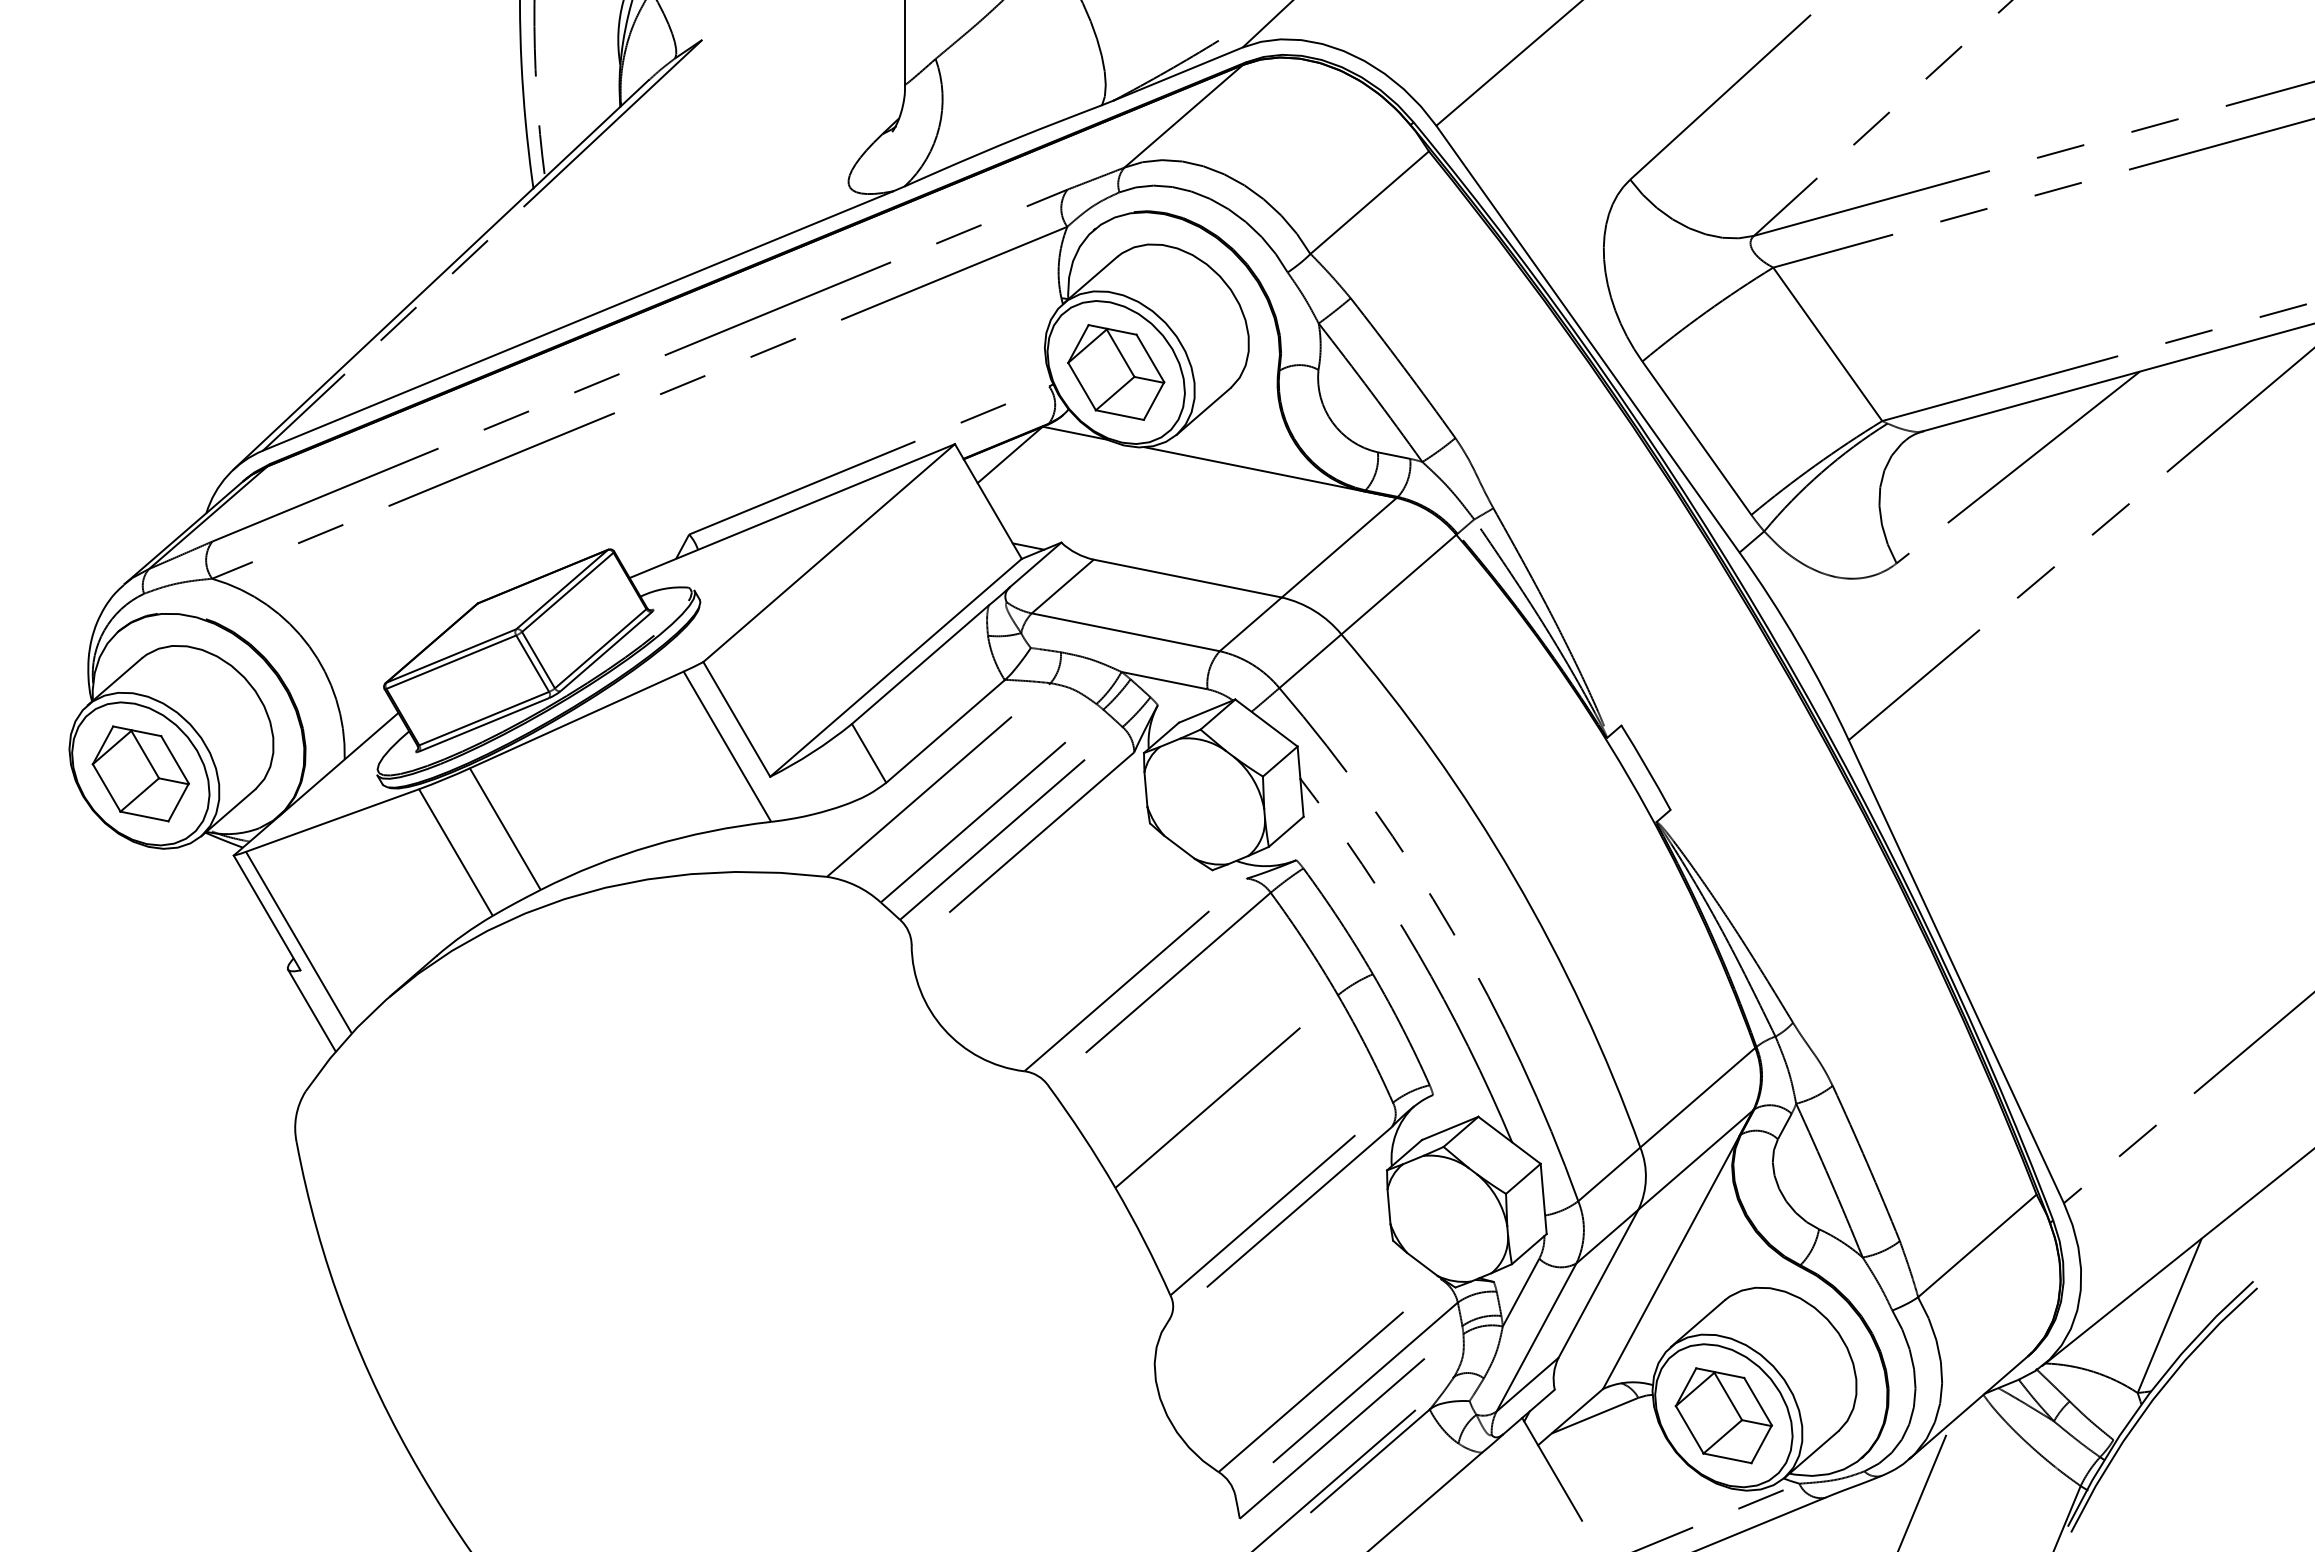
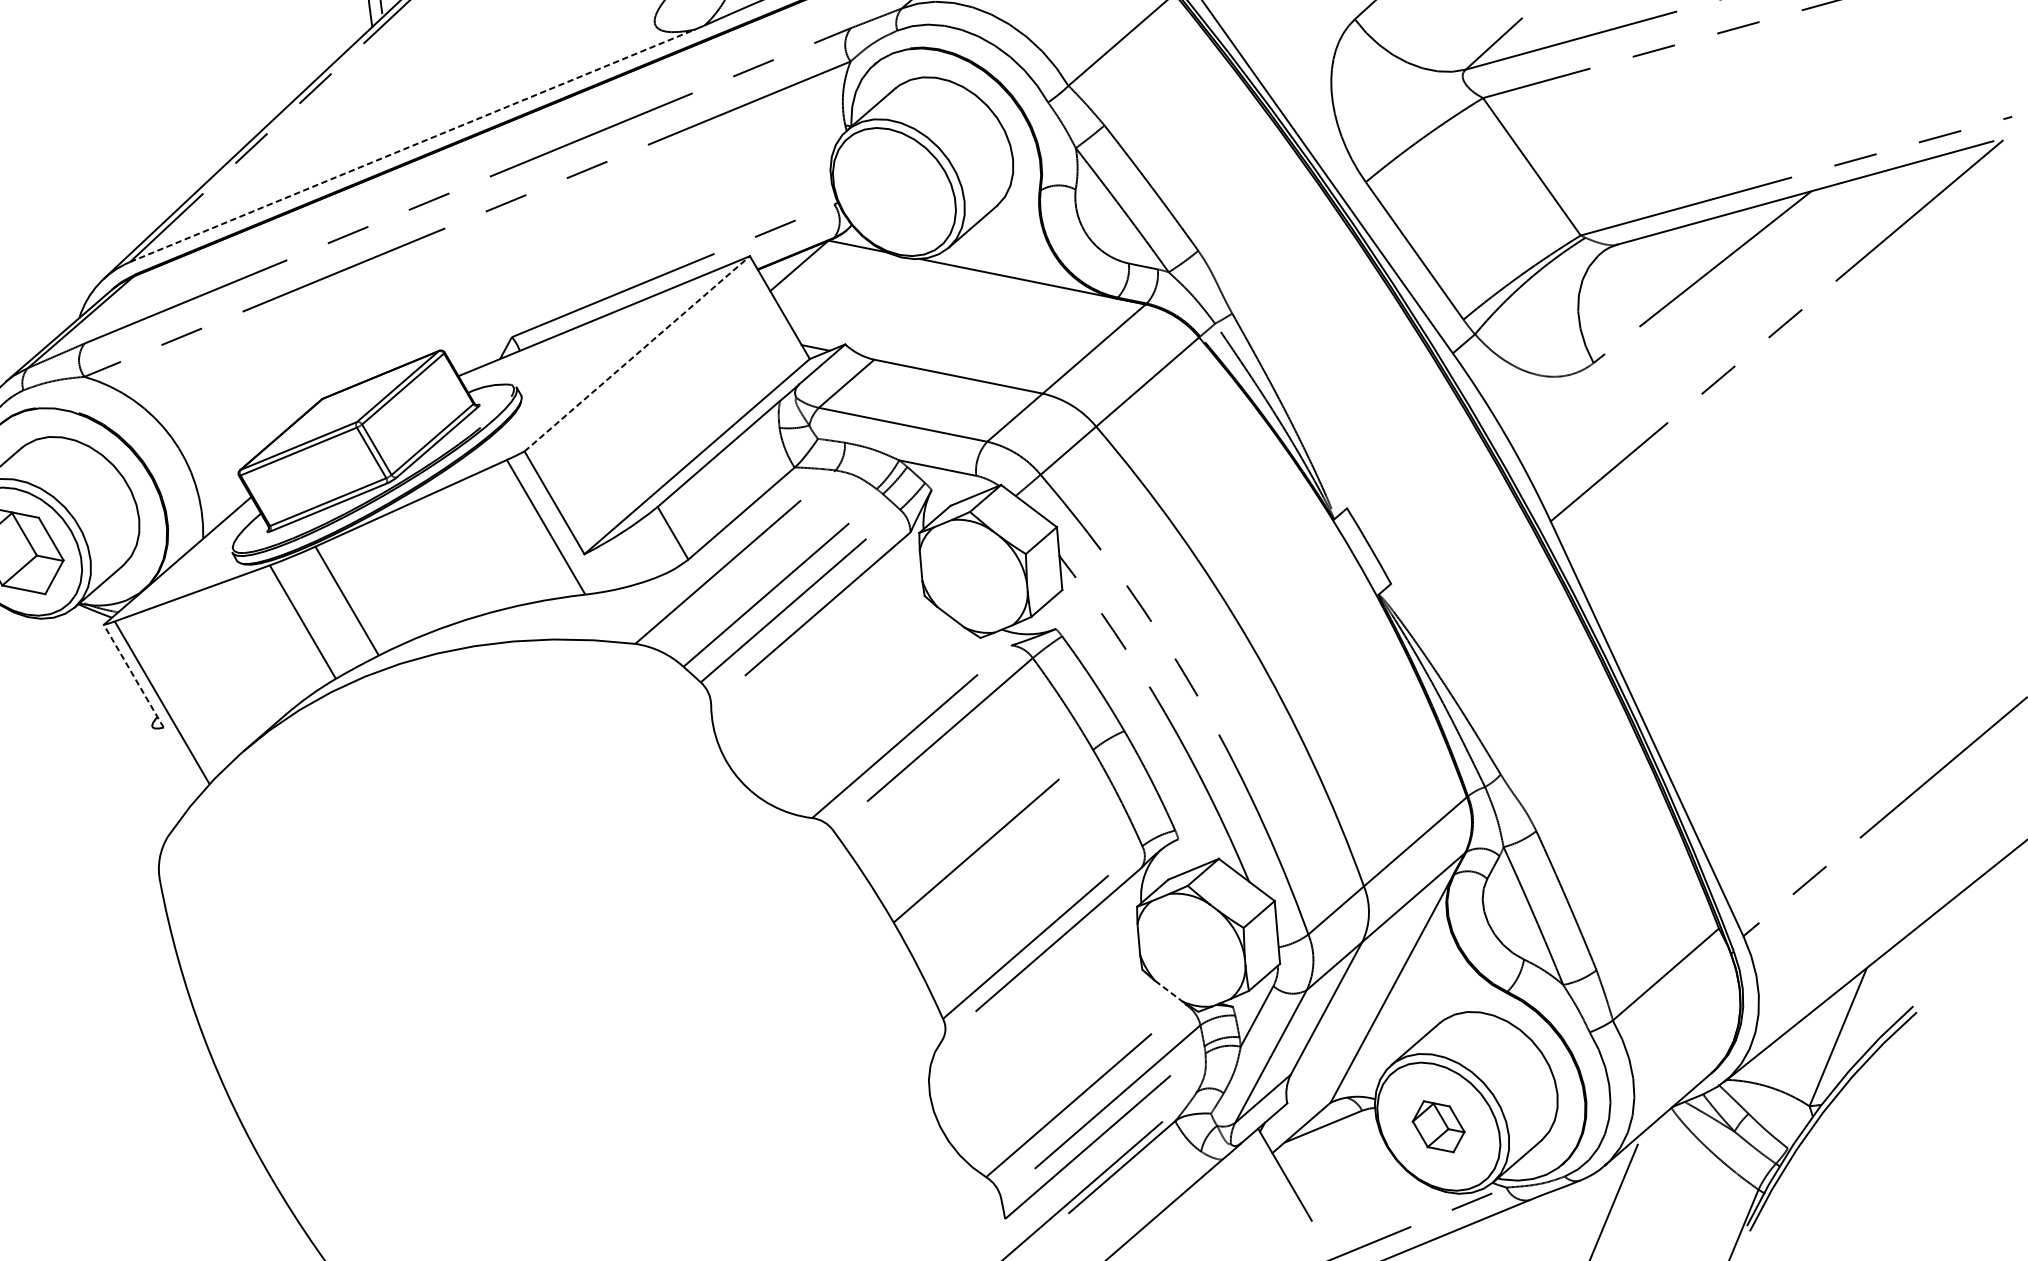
line: (578, 320) -> (412, 145), solid -> dashed
part: (1116, 372) -> (894, 192), removed
line: (829, 552) -> (637, 353), solid -> dashed
line: (266, 912) -> (133, 675), solid -> dashed
line: (311, 1010) -> (173, 763), removed
line: (1422, 1264) -> (1168, 991), solid -> dashed
part: (1723, 1415) -> (1438, 1126), size x0.6

